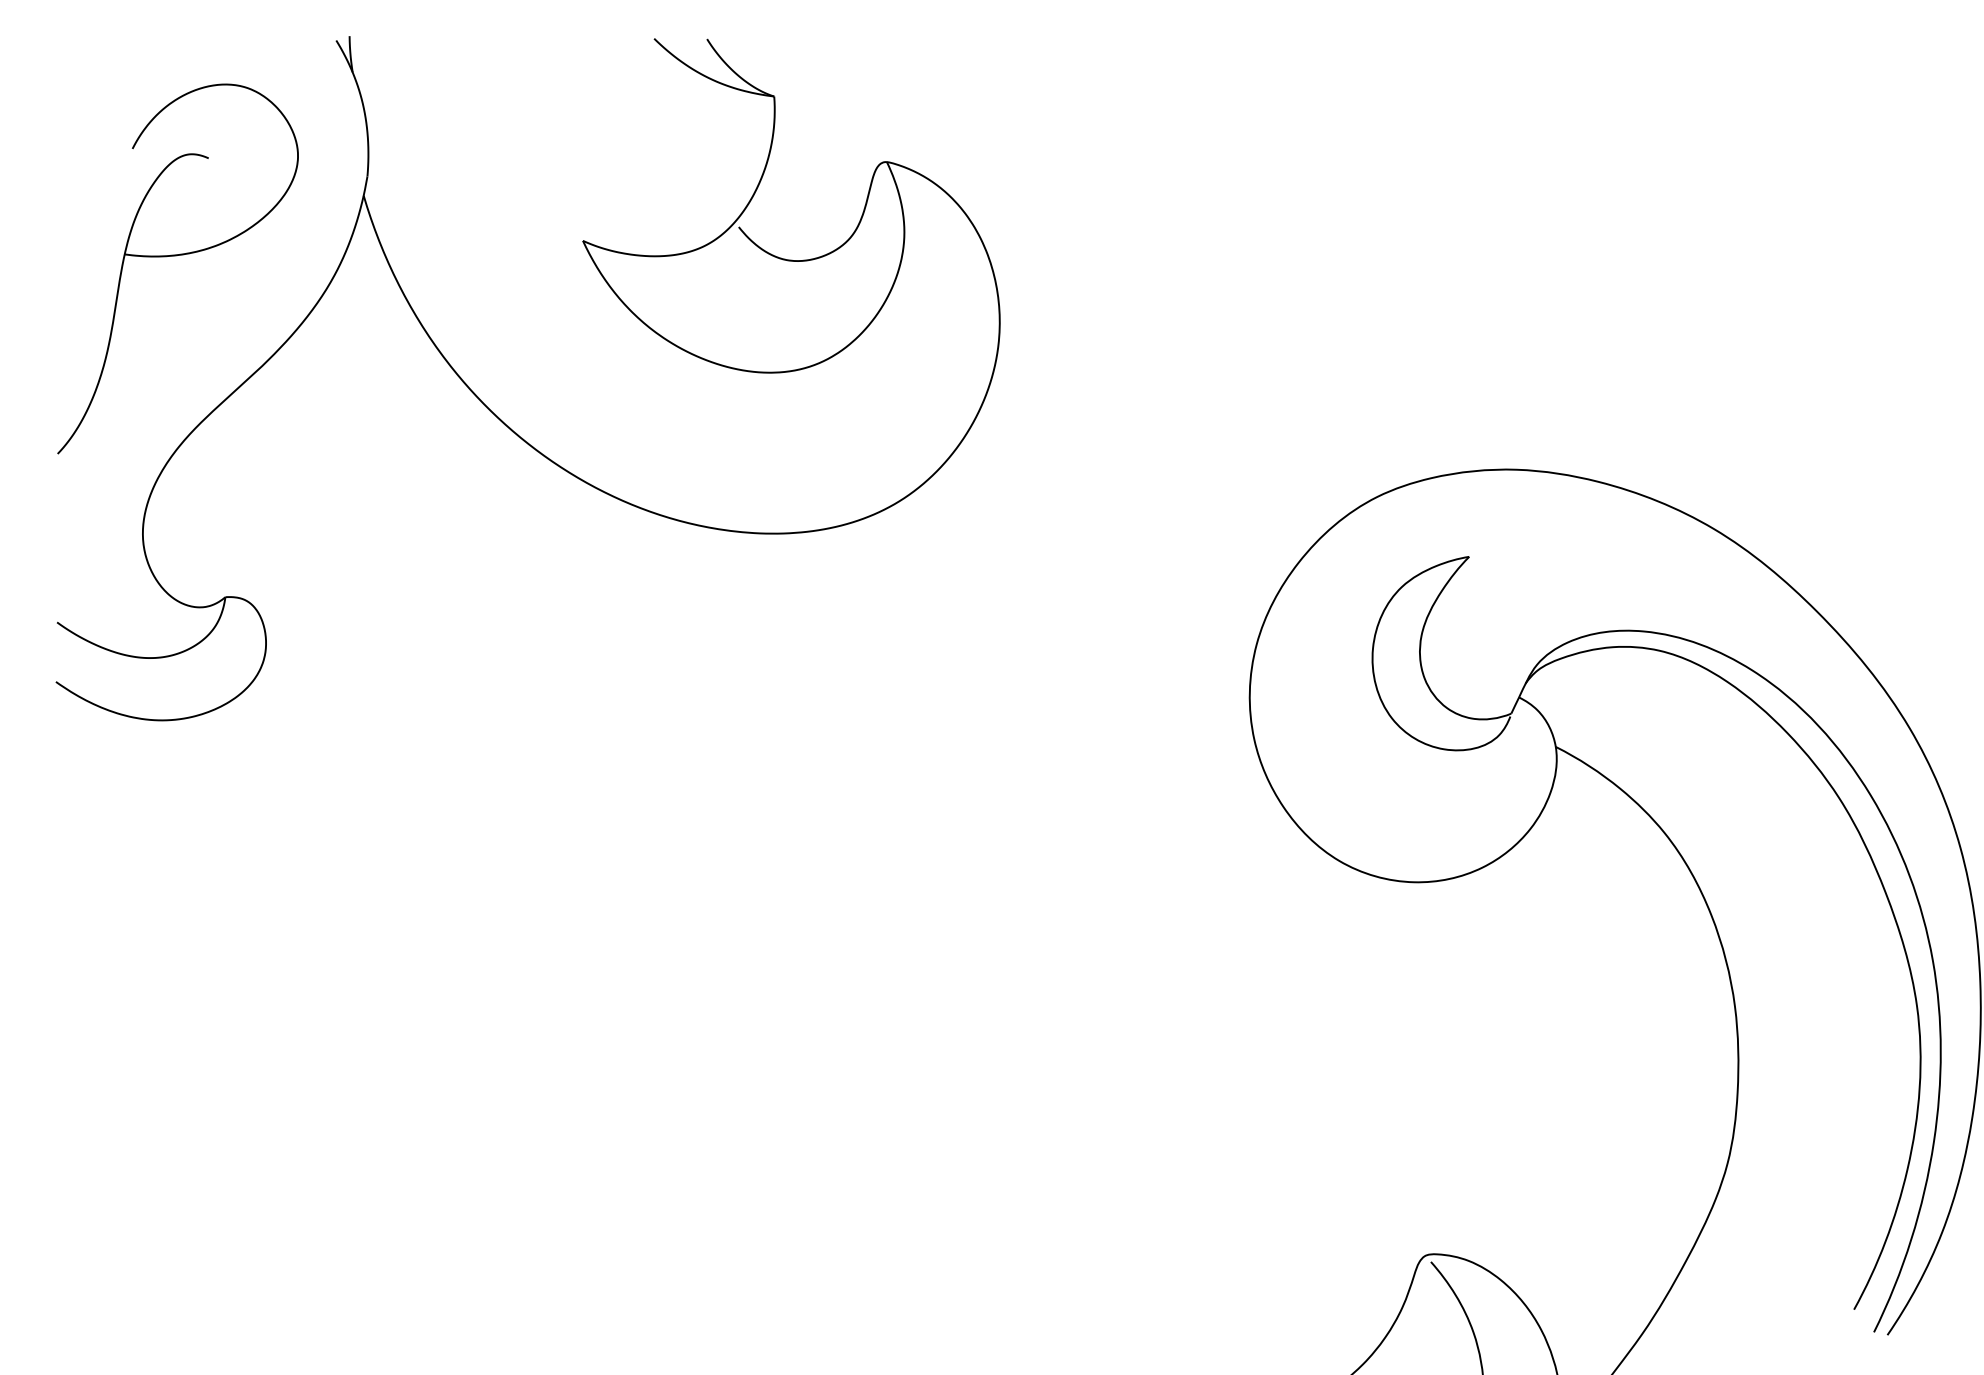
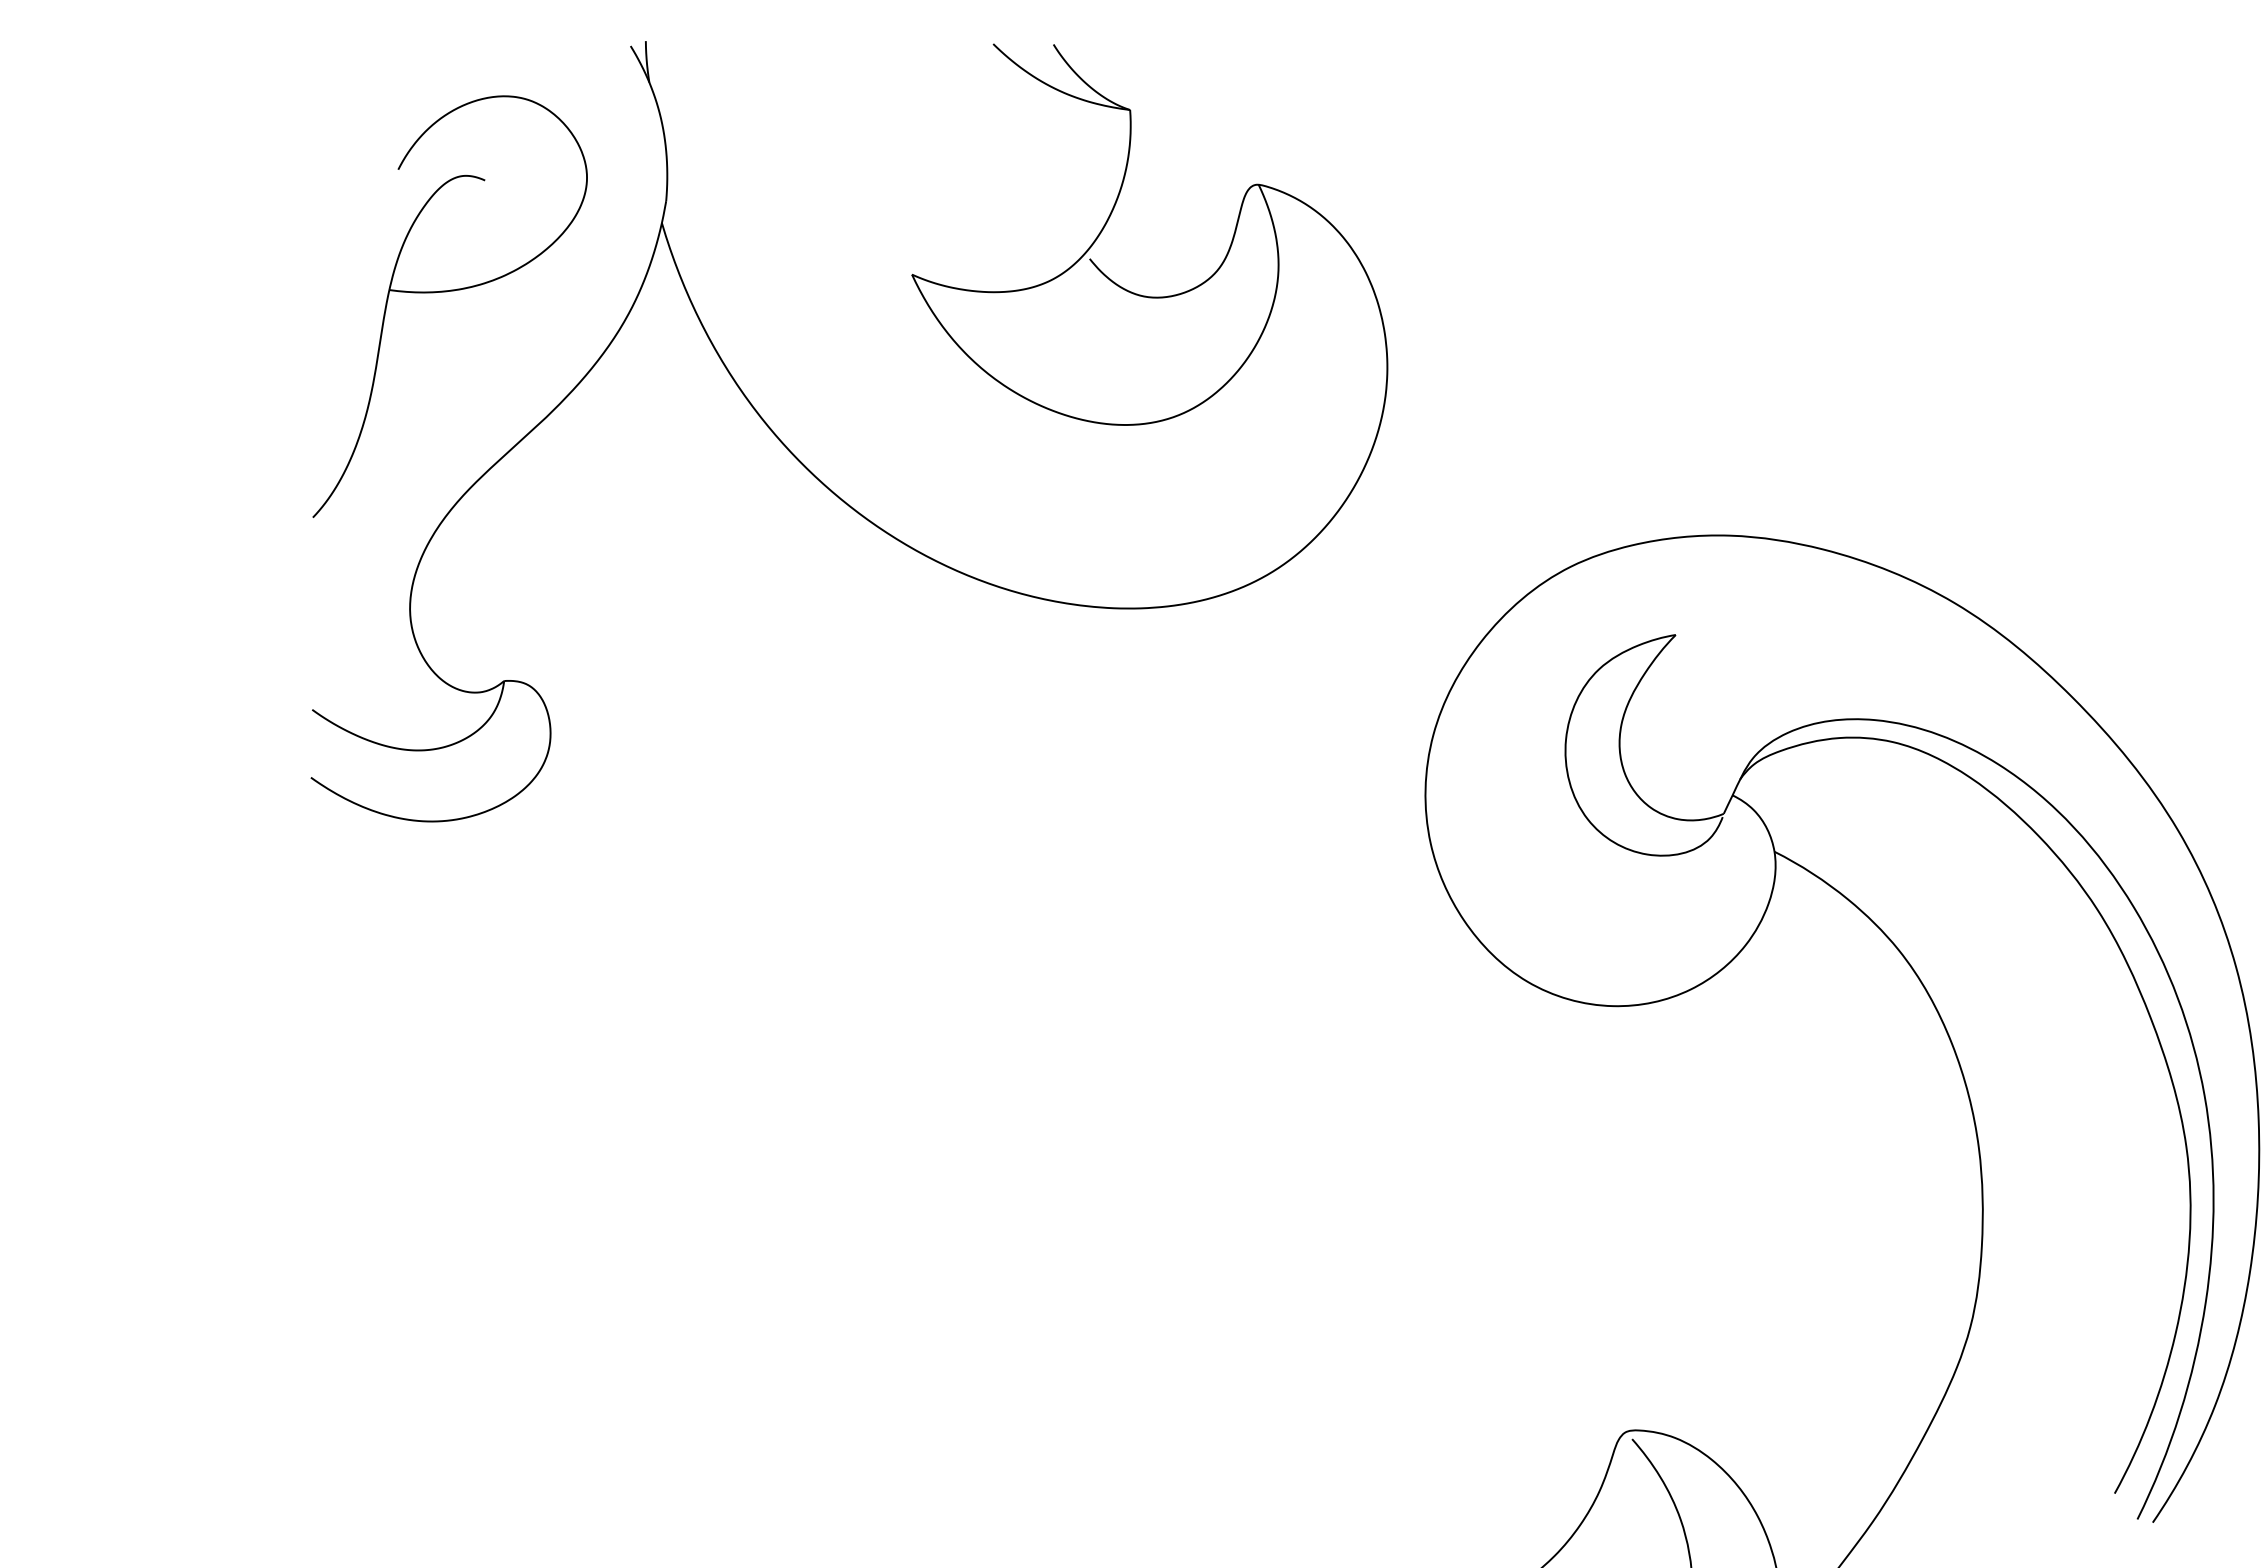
part: (493, 412) -> (810, 470), moved

